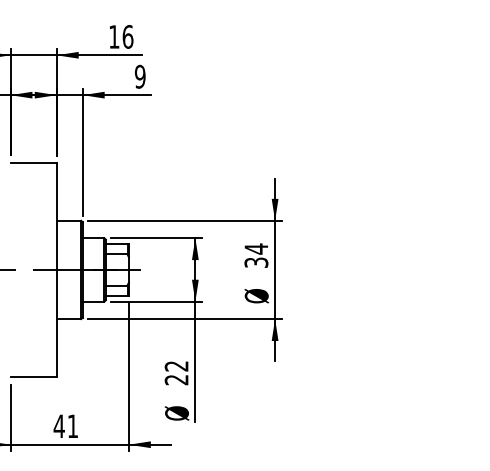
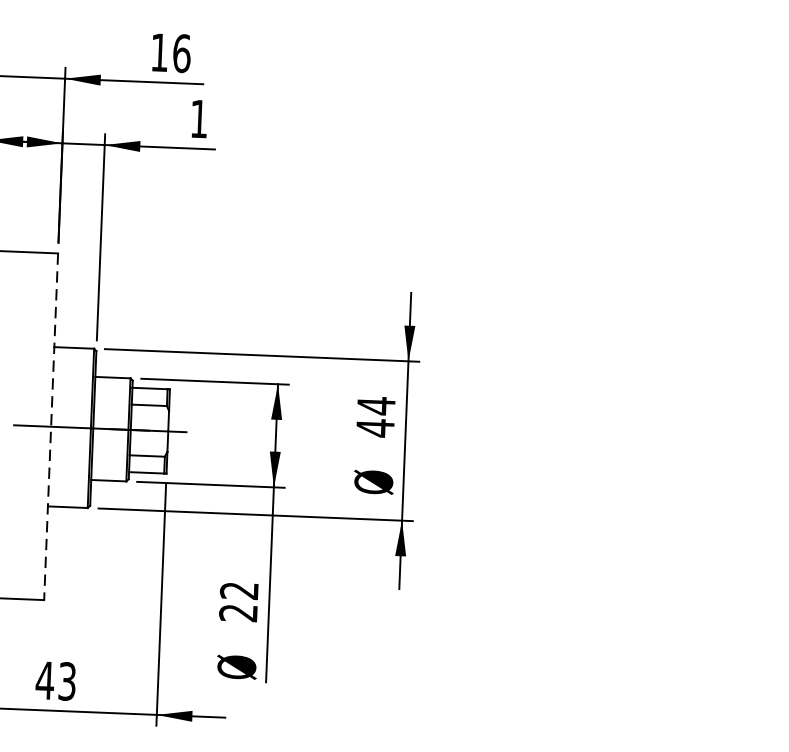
text: (139, 76) -> (197, 118), 9 -> 1
text: (256, 262) -> (375, 427), 34 -> 44
line: (56, 269) -> (50, 426), solid -> dashed
text: (72, 426) -> (66, 681), 41 -> 43

